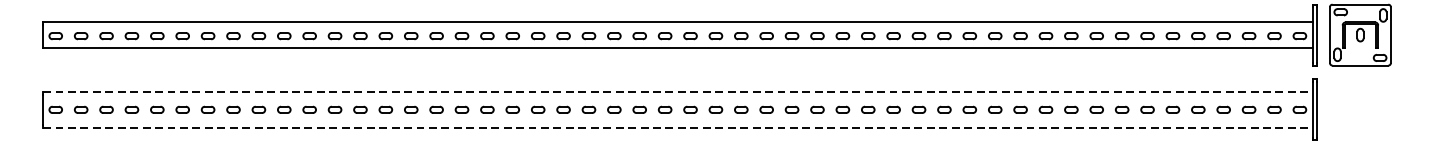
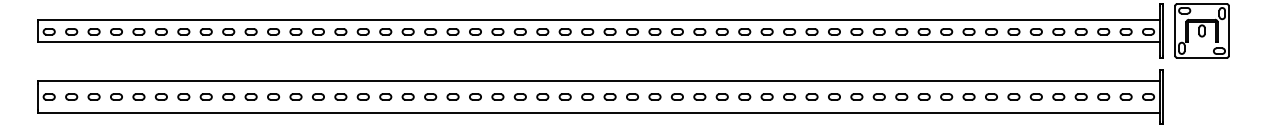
line: (677, 92) -> (598, 81), dashed -> solid
line: (677, 127) -> (598, 112), dashed -> solid

